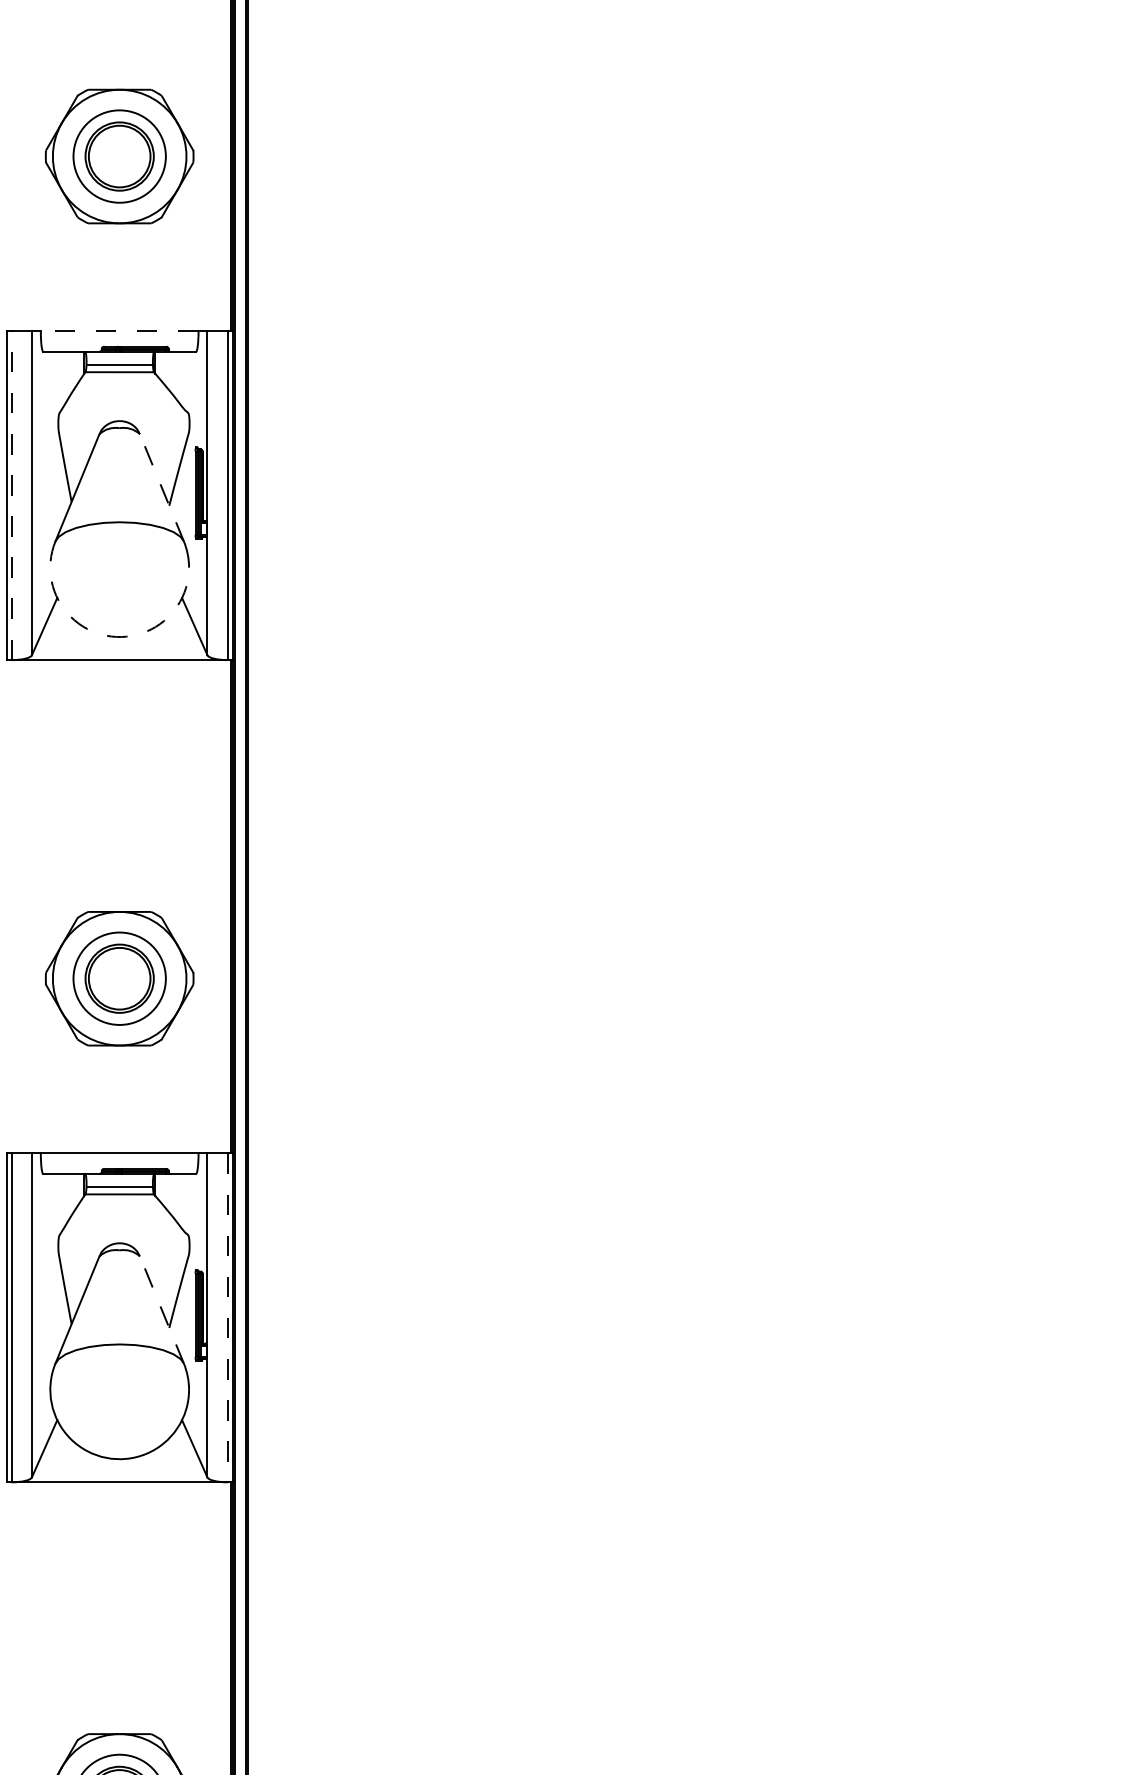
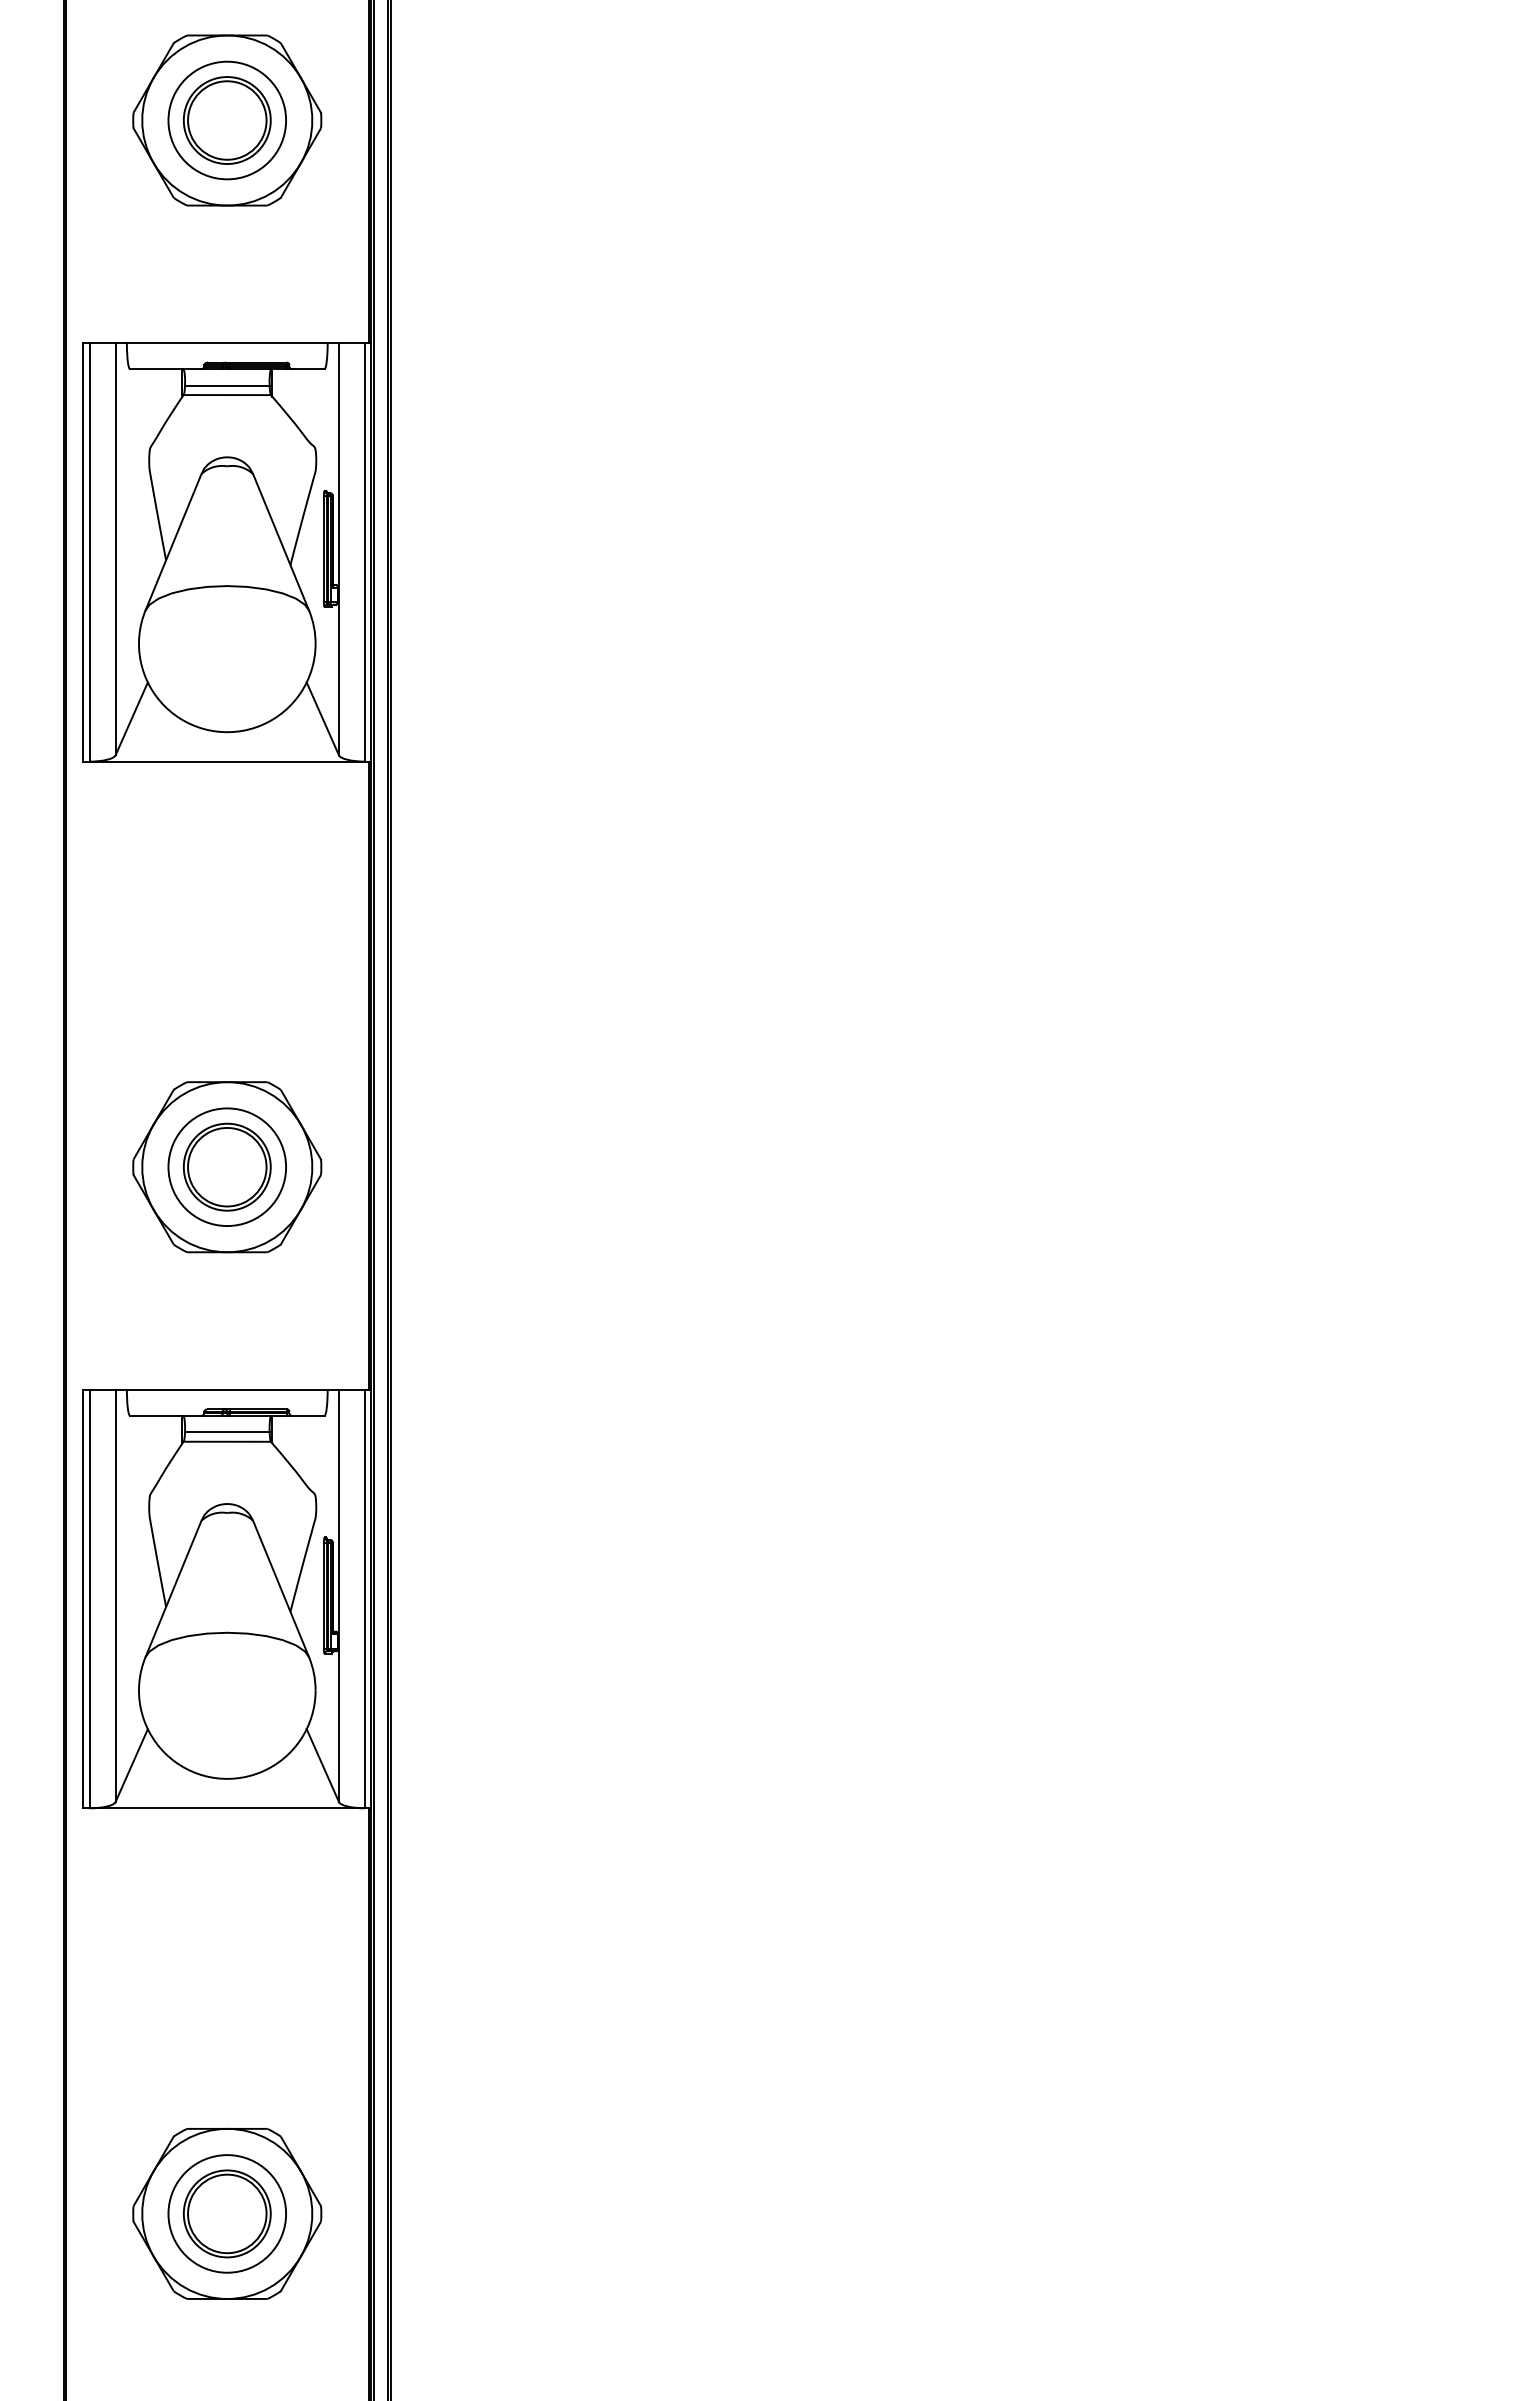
line: (119, 330) -> (226, 342), dashed -> solid
line: (162, 488) -> (281, 542), dashed -> solid
line: (11, 495) -> (89, 551), dashed -> solid
arc: (106, 635) -> (210, 730), dashed -> solid
line: (162, 1309) -> (281, 1588), dashed -> solid
line: (228, 1318) -> (365, 1599), dashed -> solid

